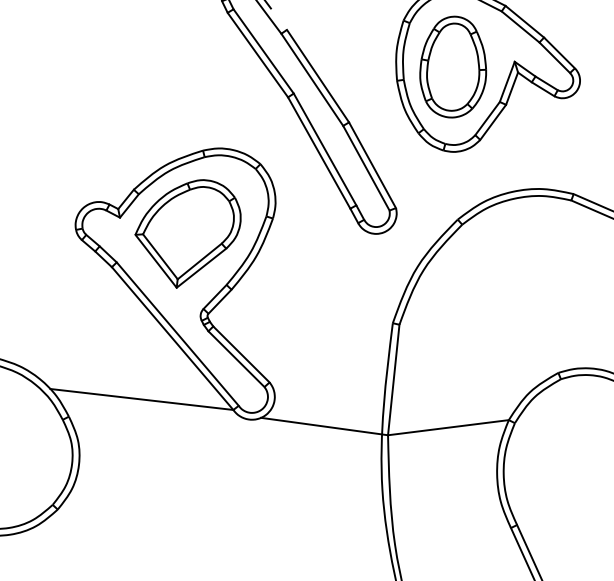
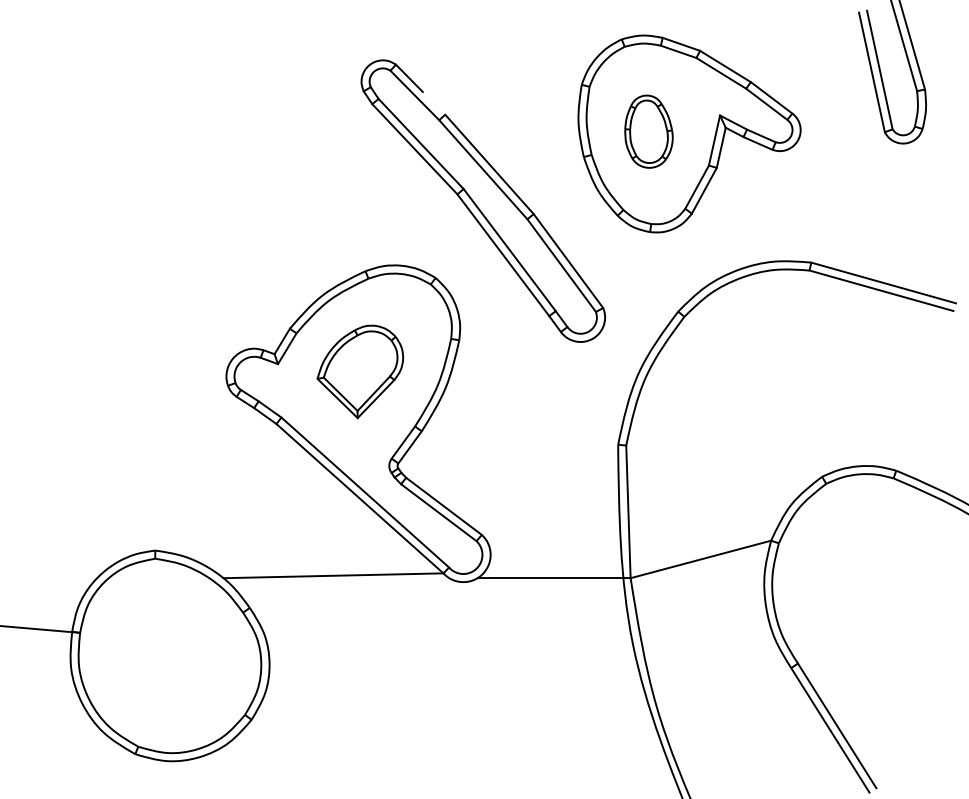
part: (453, 66) -> (648, 131), size x0.6
part: (187, 233) -> (360, 371), size x0.7

